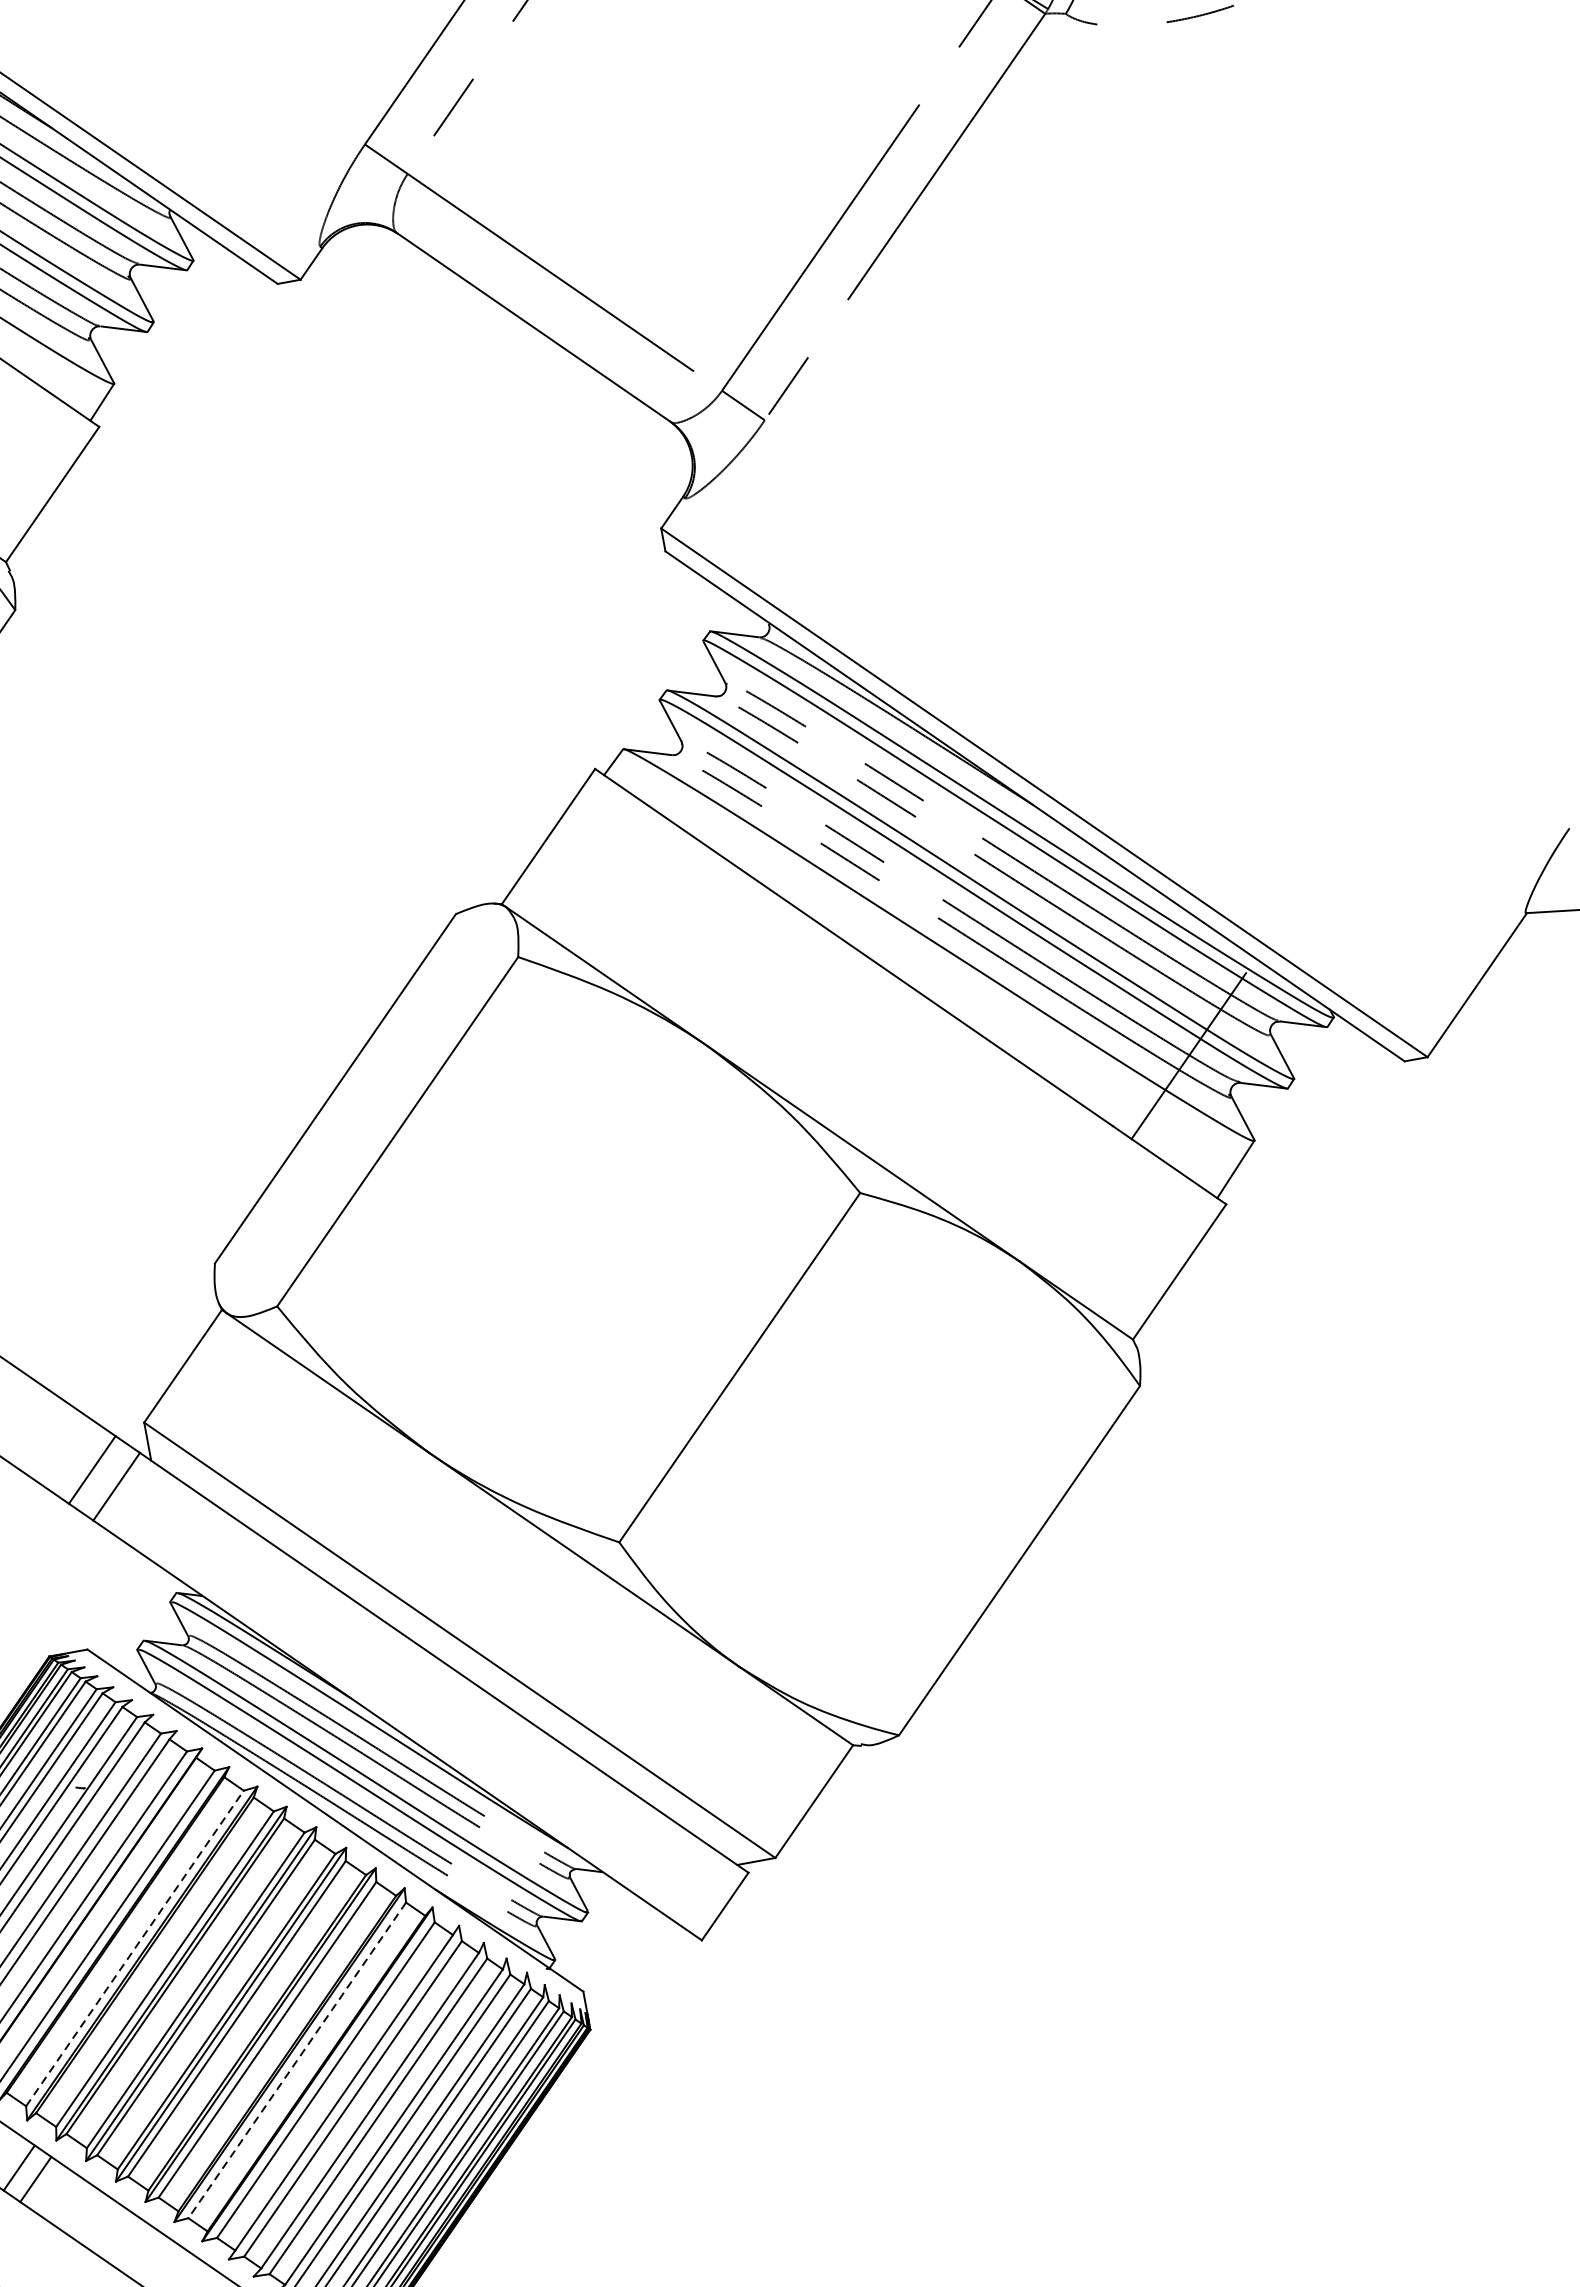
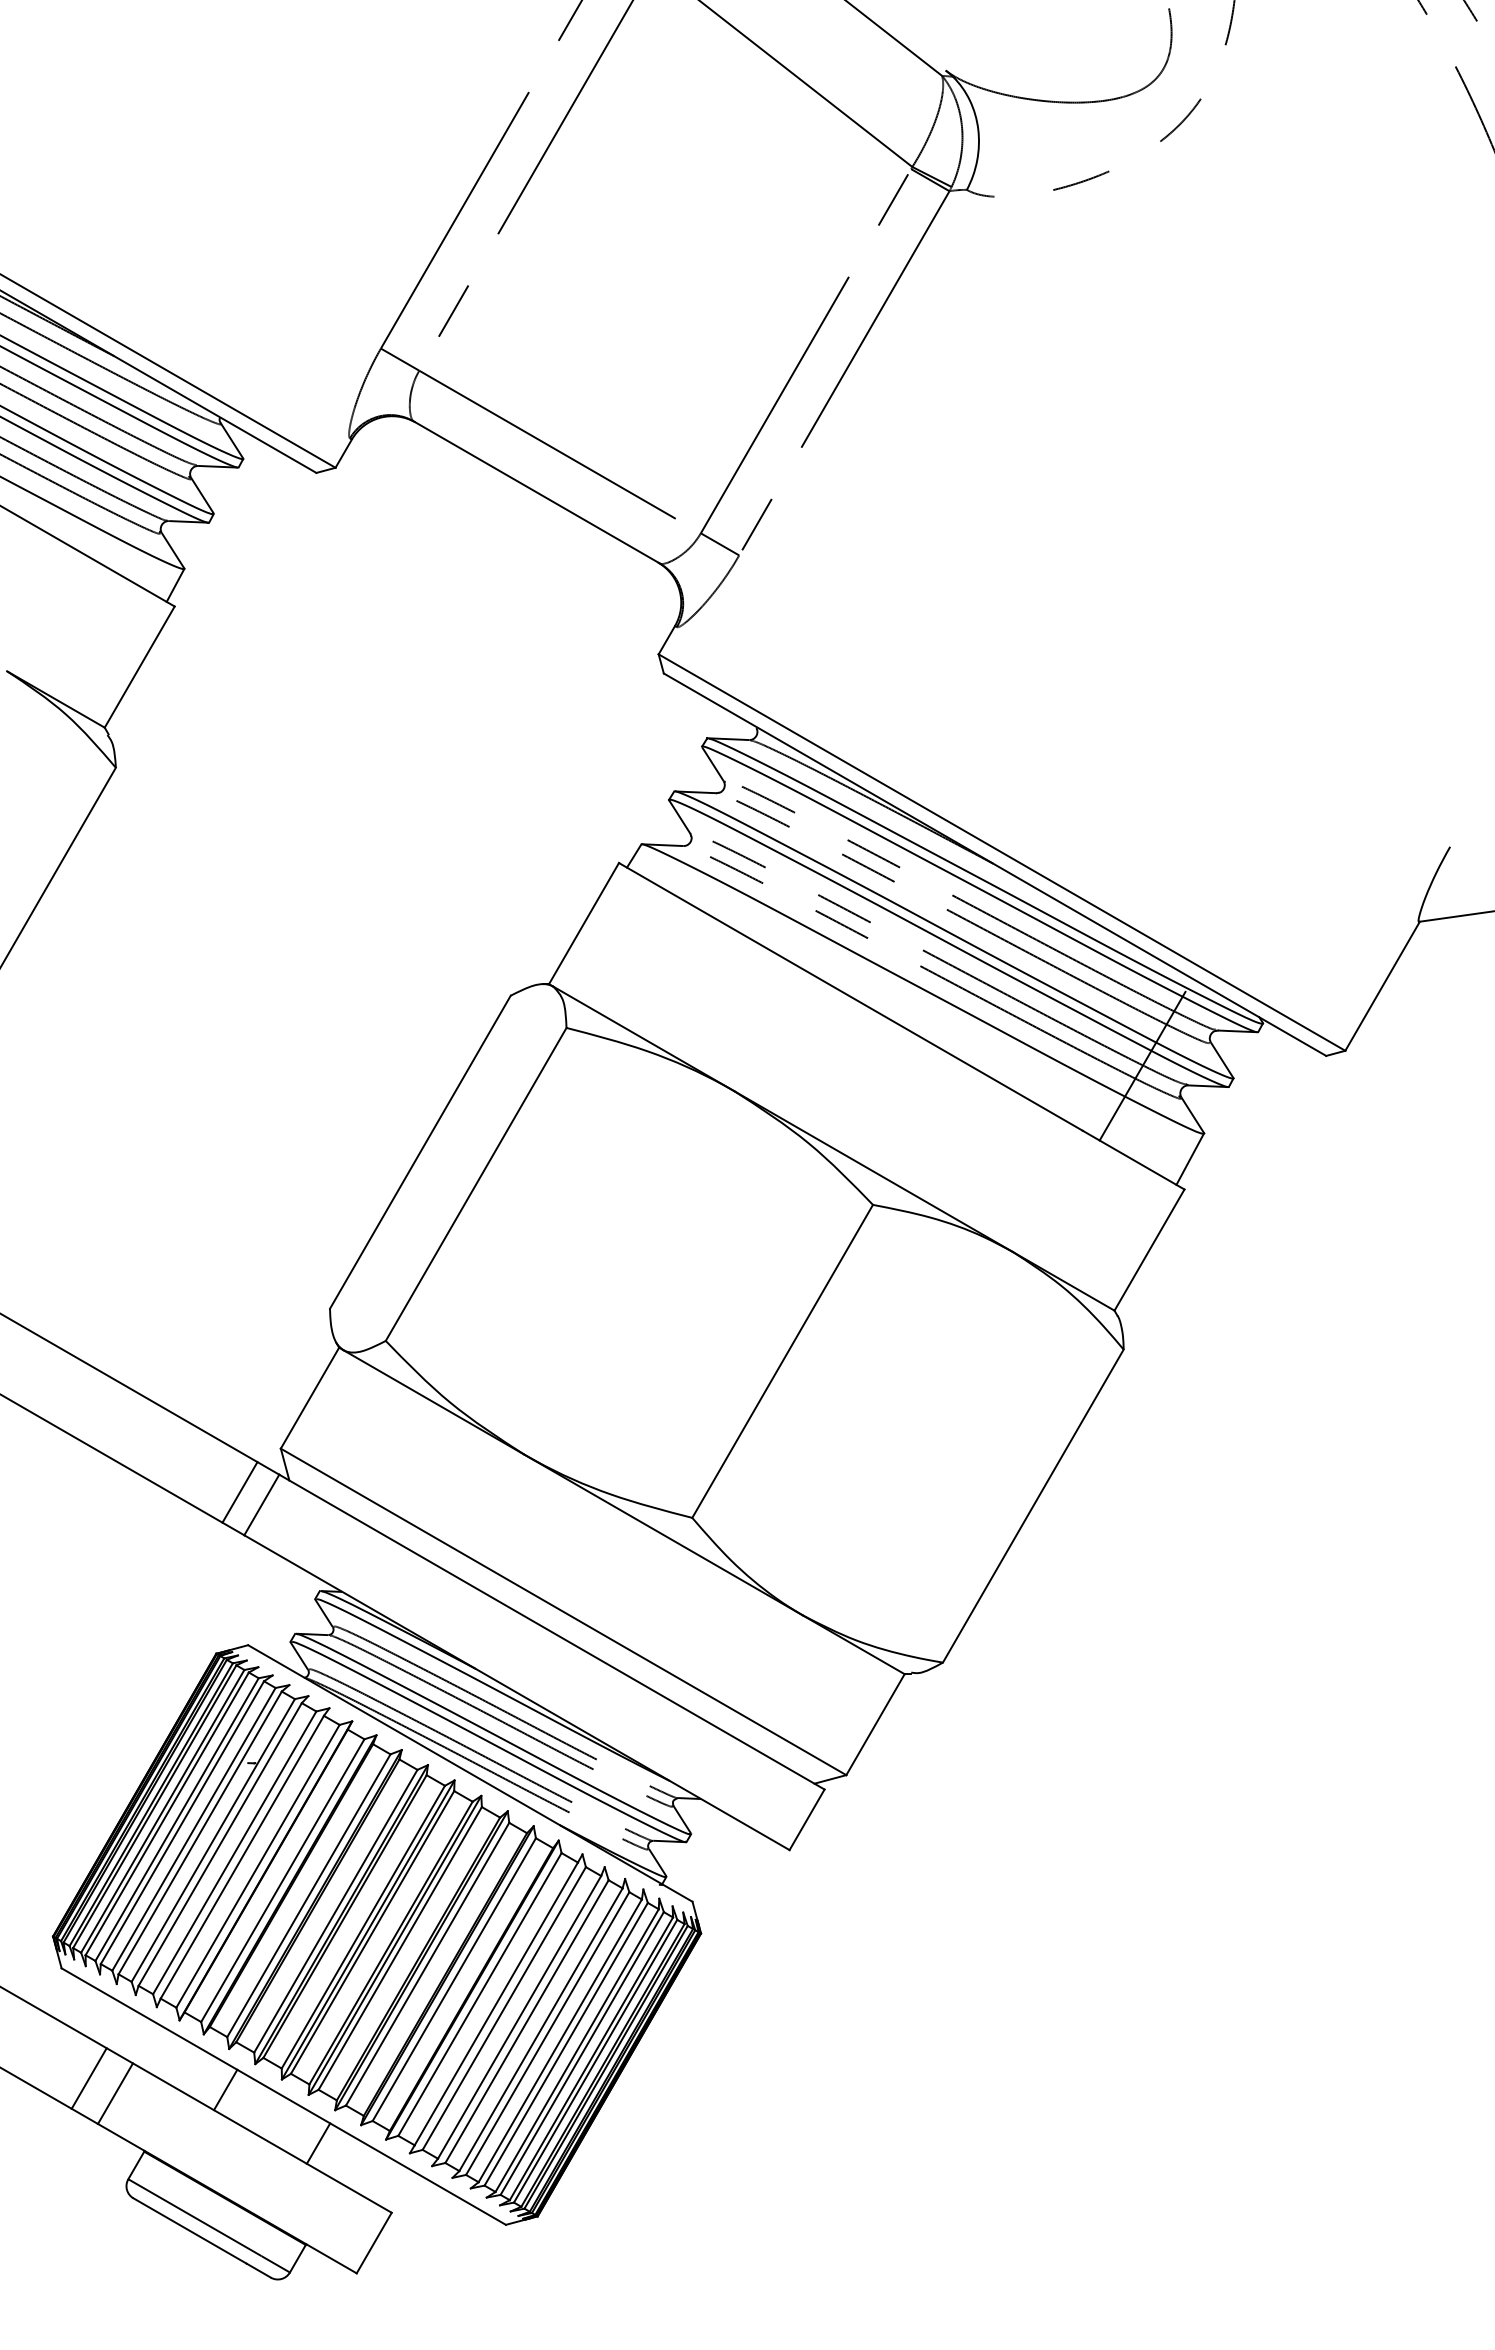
line: (135, 1948) -> (309, 1895), dashed -> solid
line: (297, 2061) -> (454, 1980), dashed -> solid
line: (35, 2179) -> (318, 2143), moved

